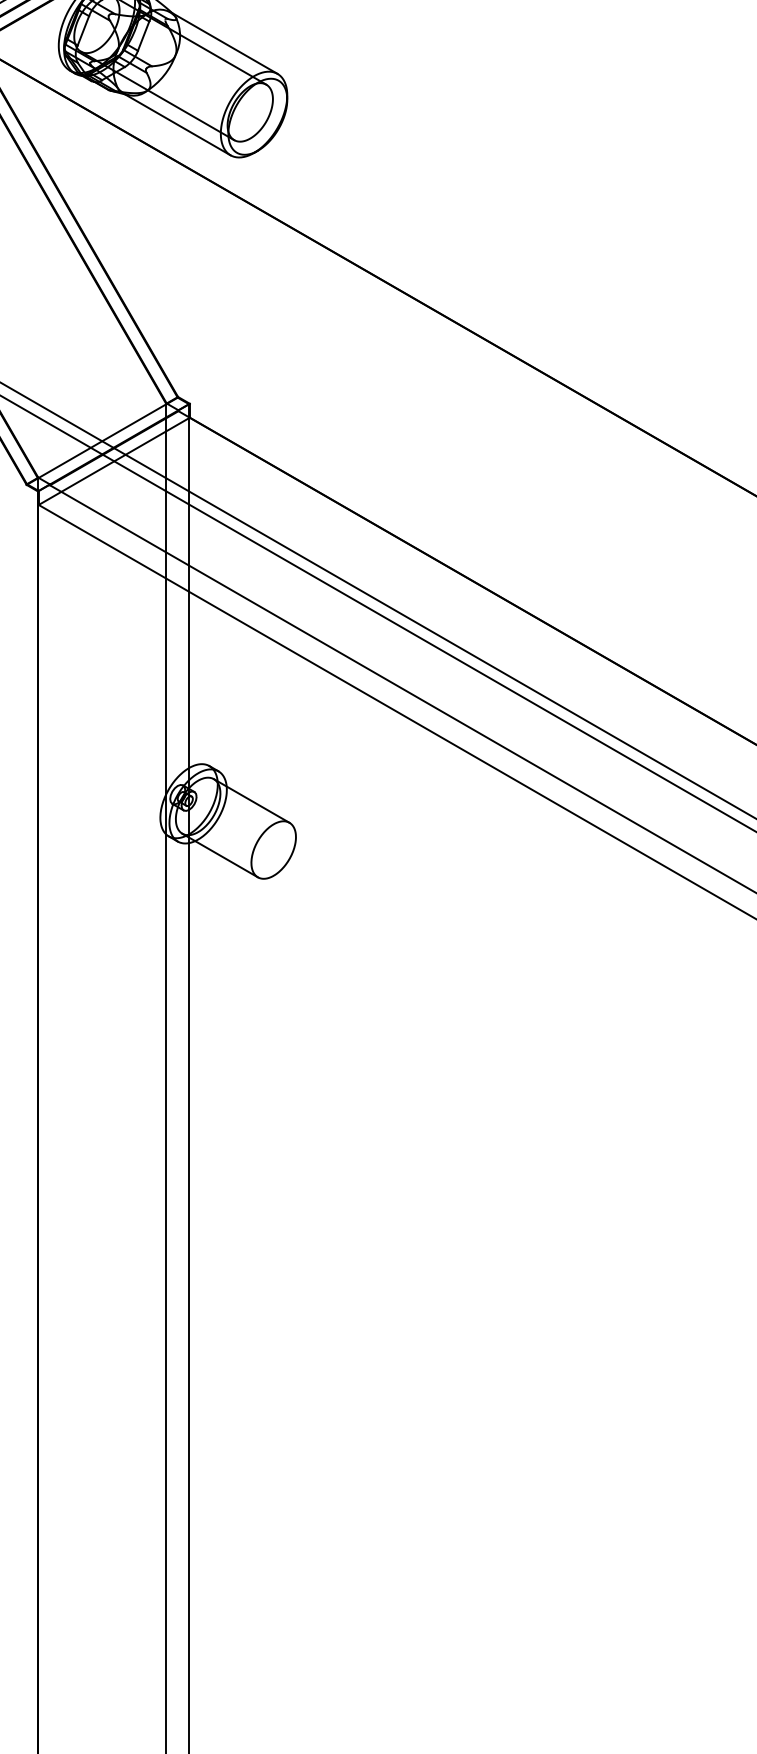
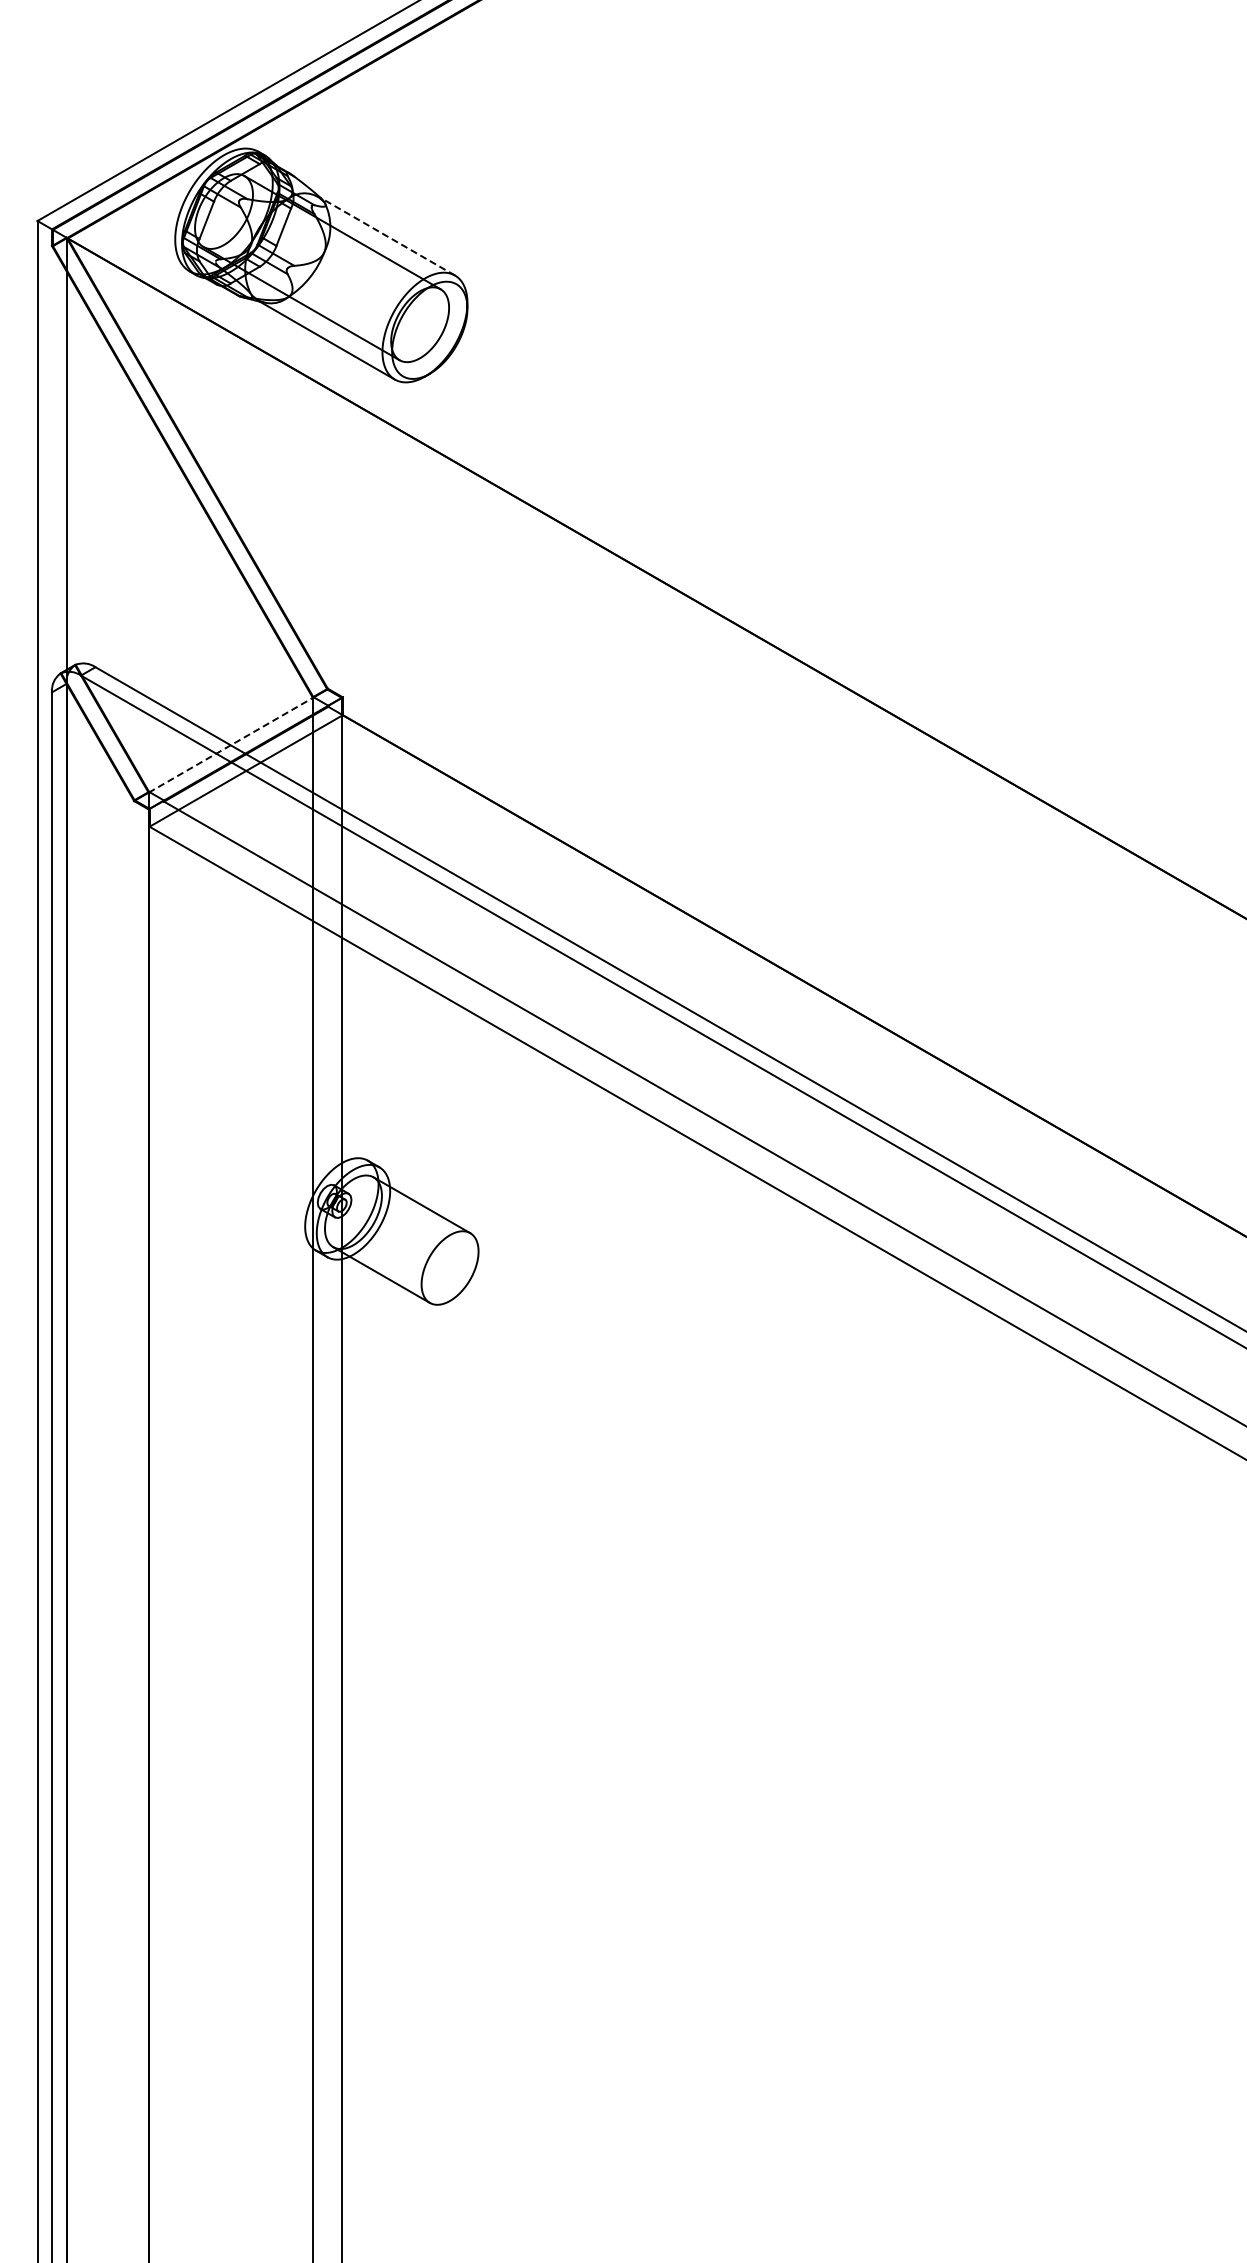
line: (223, 42) -> (386, 235), solid -> dashed
line: (101, 441) -> (230, 745), solid -> dashed

